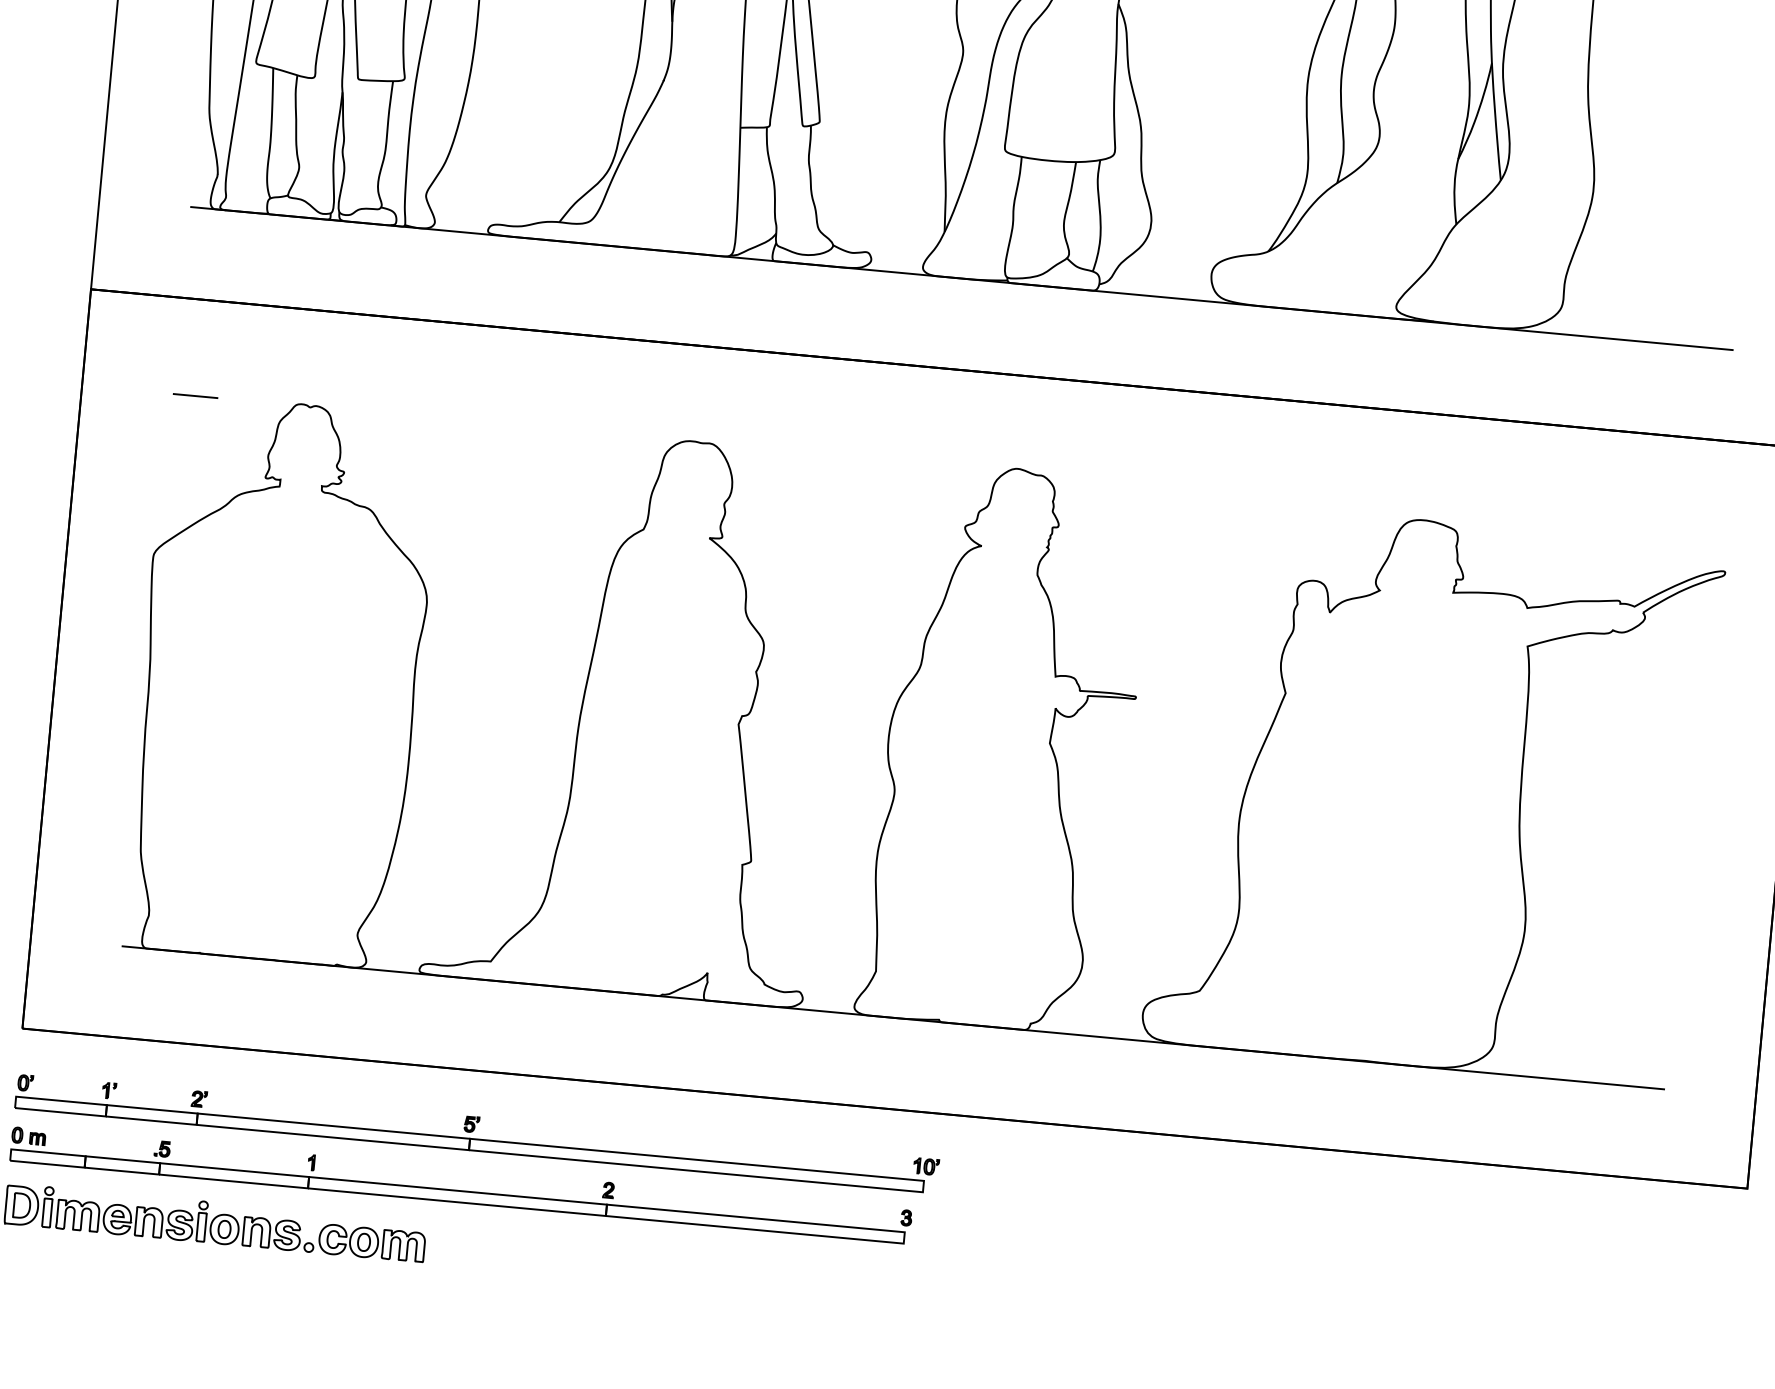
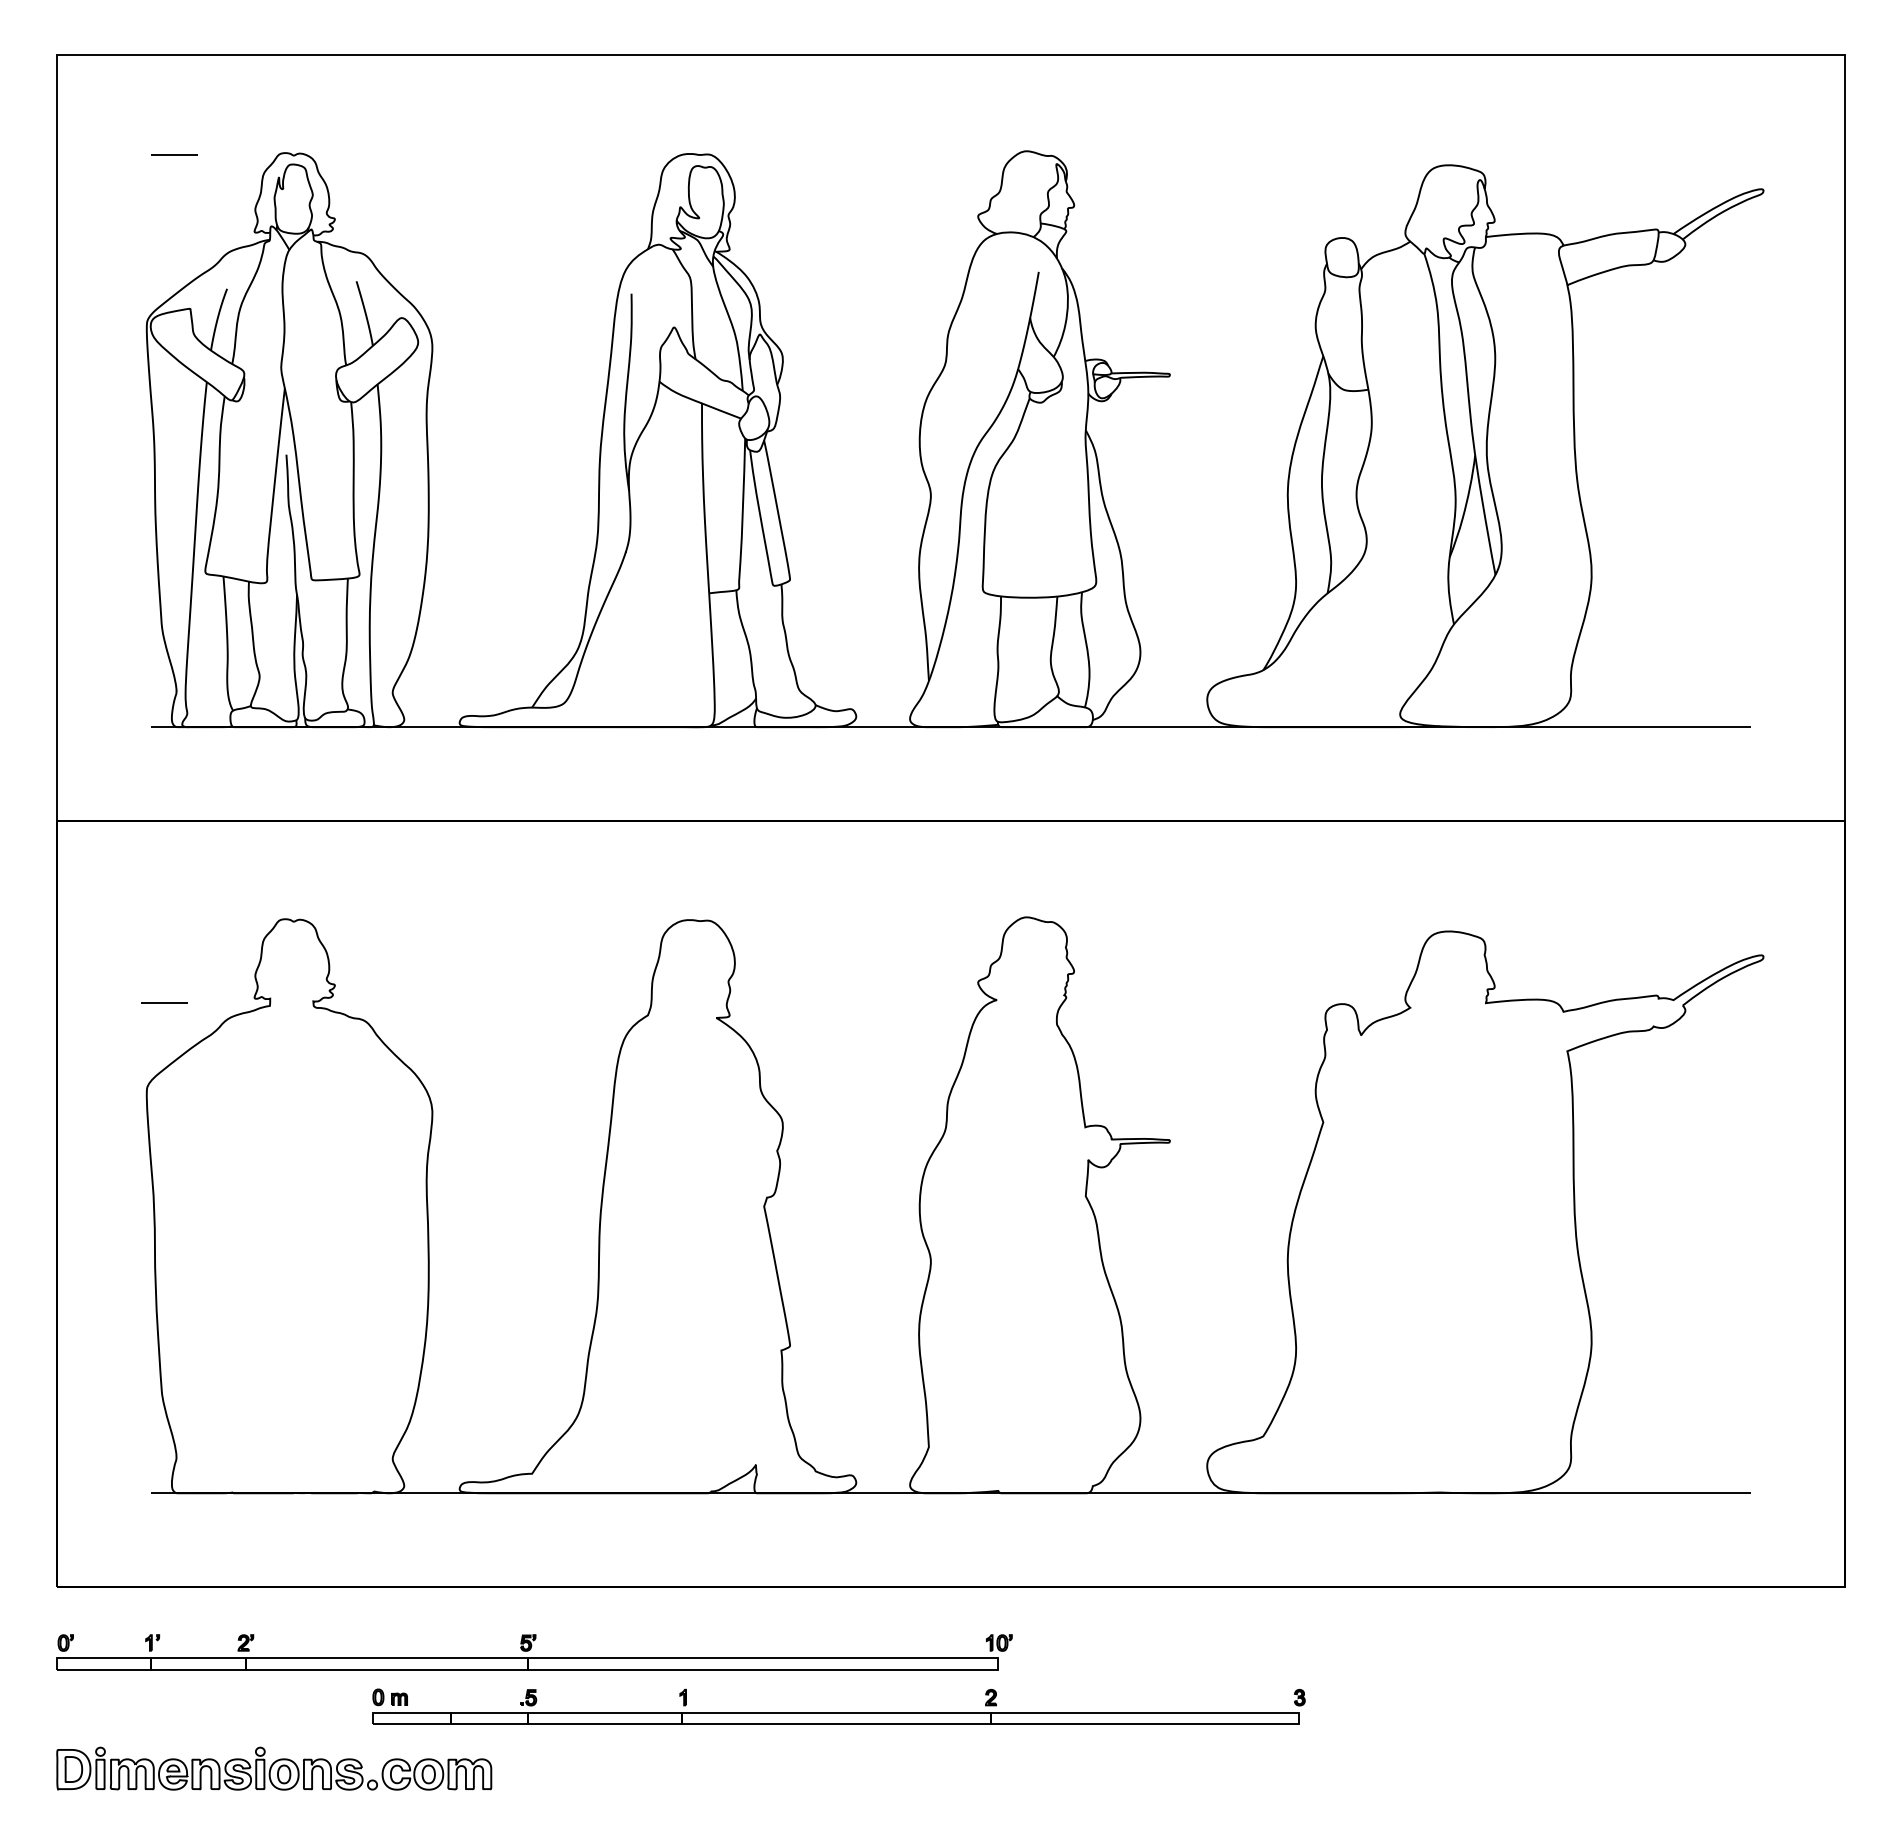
line: (195, 395) -> (164, 1002), moved
part: (460, 1185) -> (838, 1706), moved

